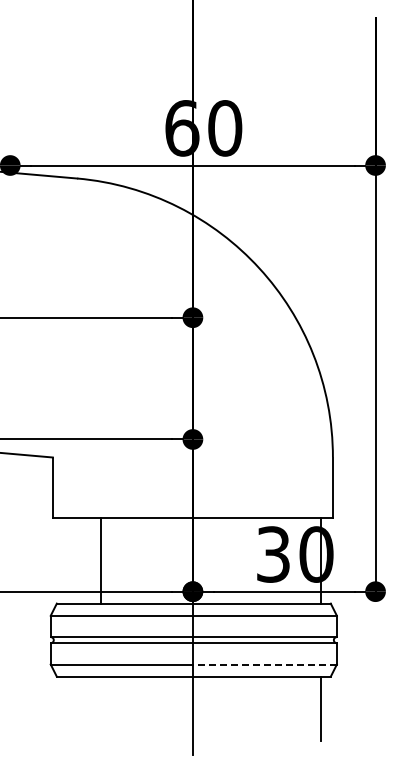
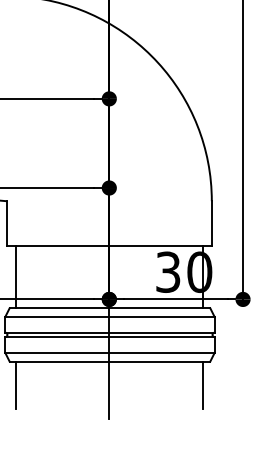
line: (101, 560) -> (16, 276), moved
line: (264, 664) -> (161, 352), dashed -> solid
line: (65, 708) -> (16, 384), added

